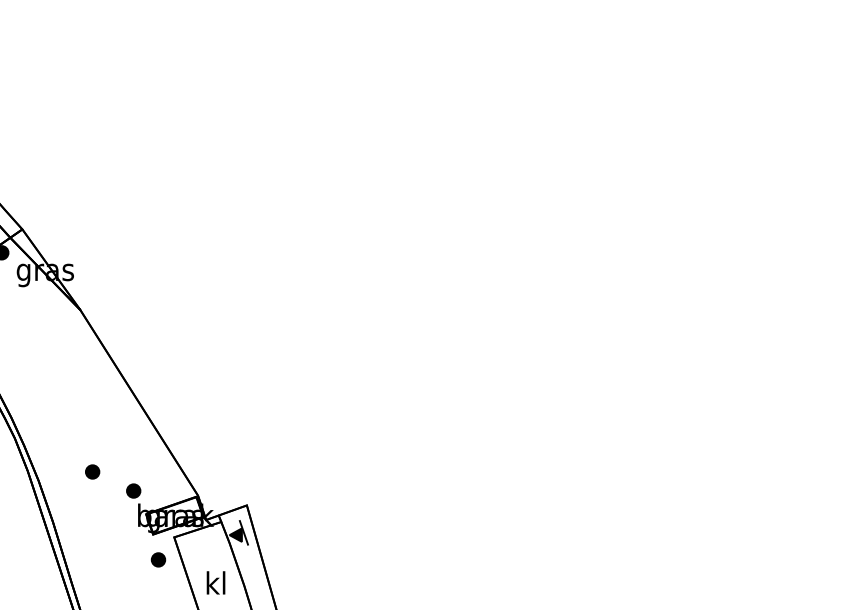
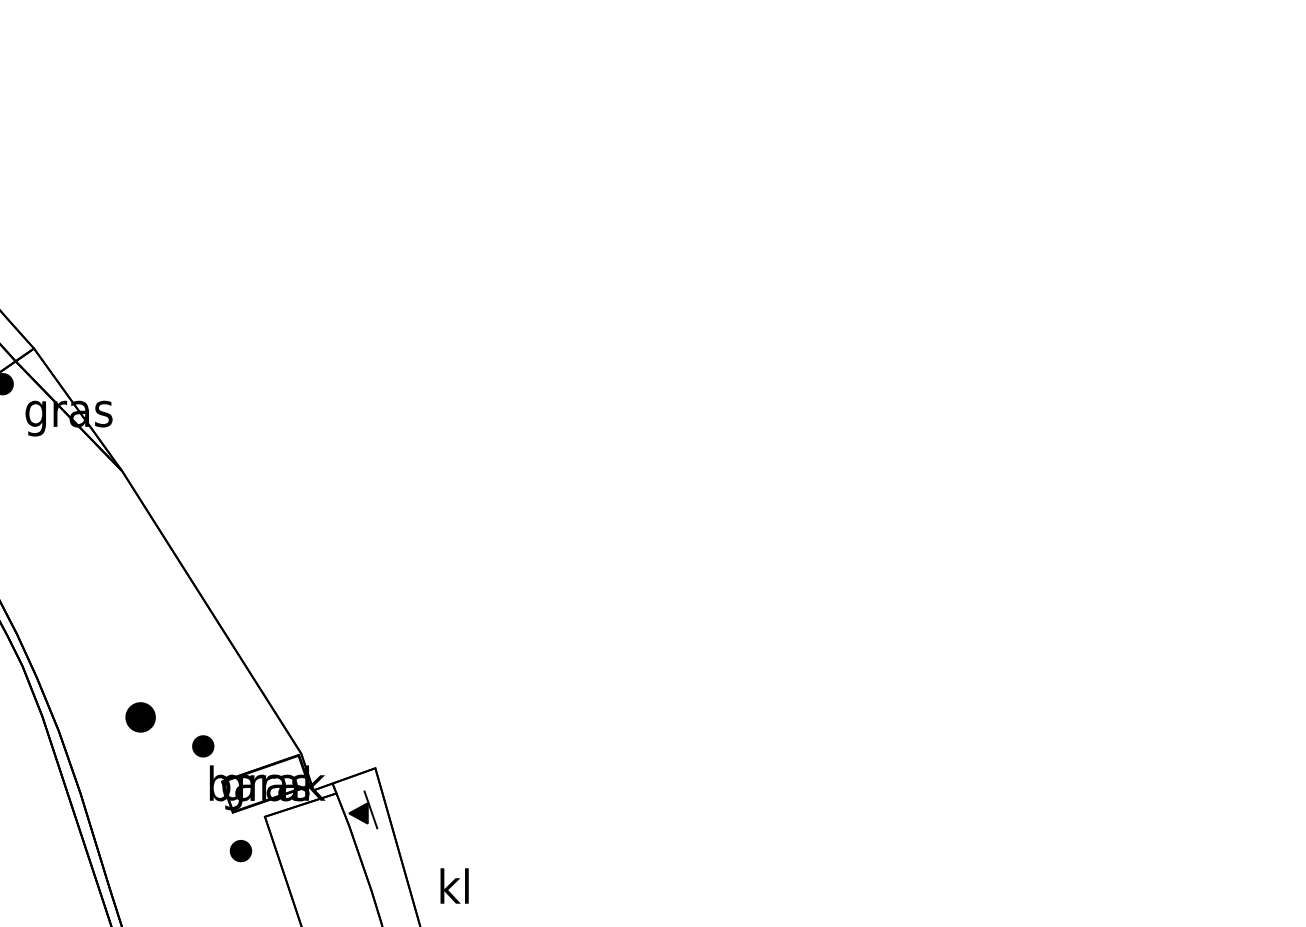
part: (92, 471) -> (140, 716), size x1.4
text: (215, 582) -> (453, 885), moved

